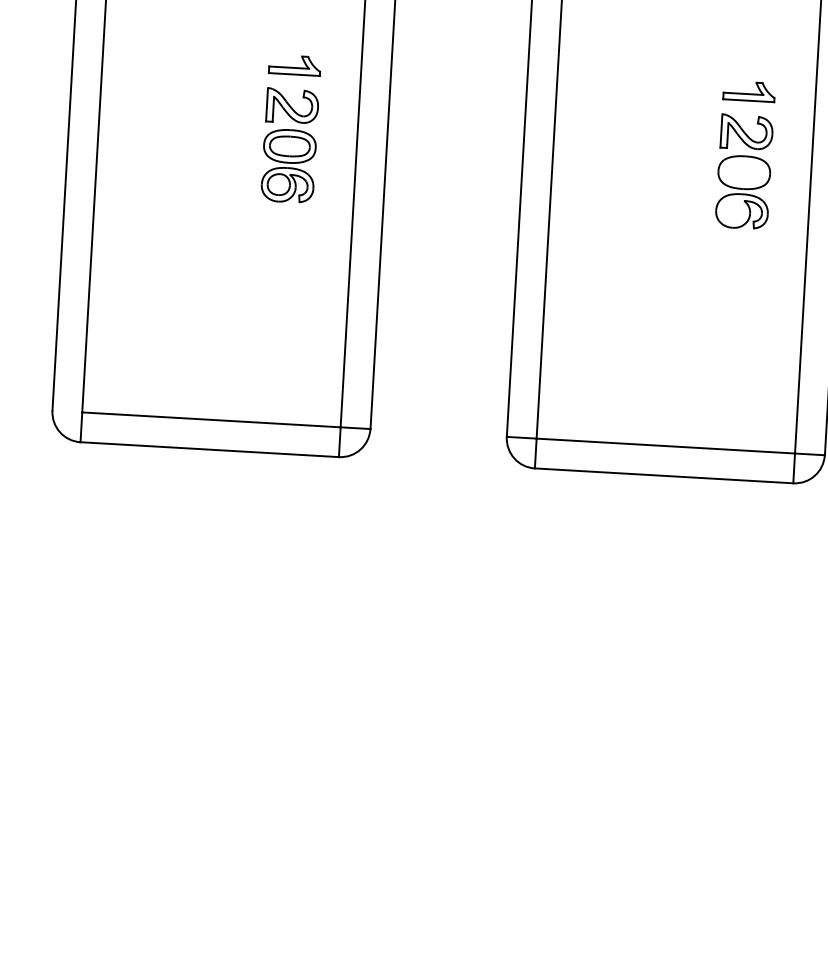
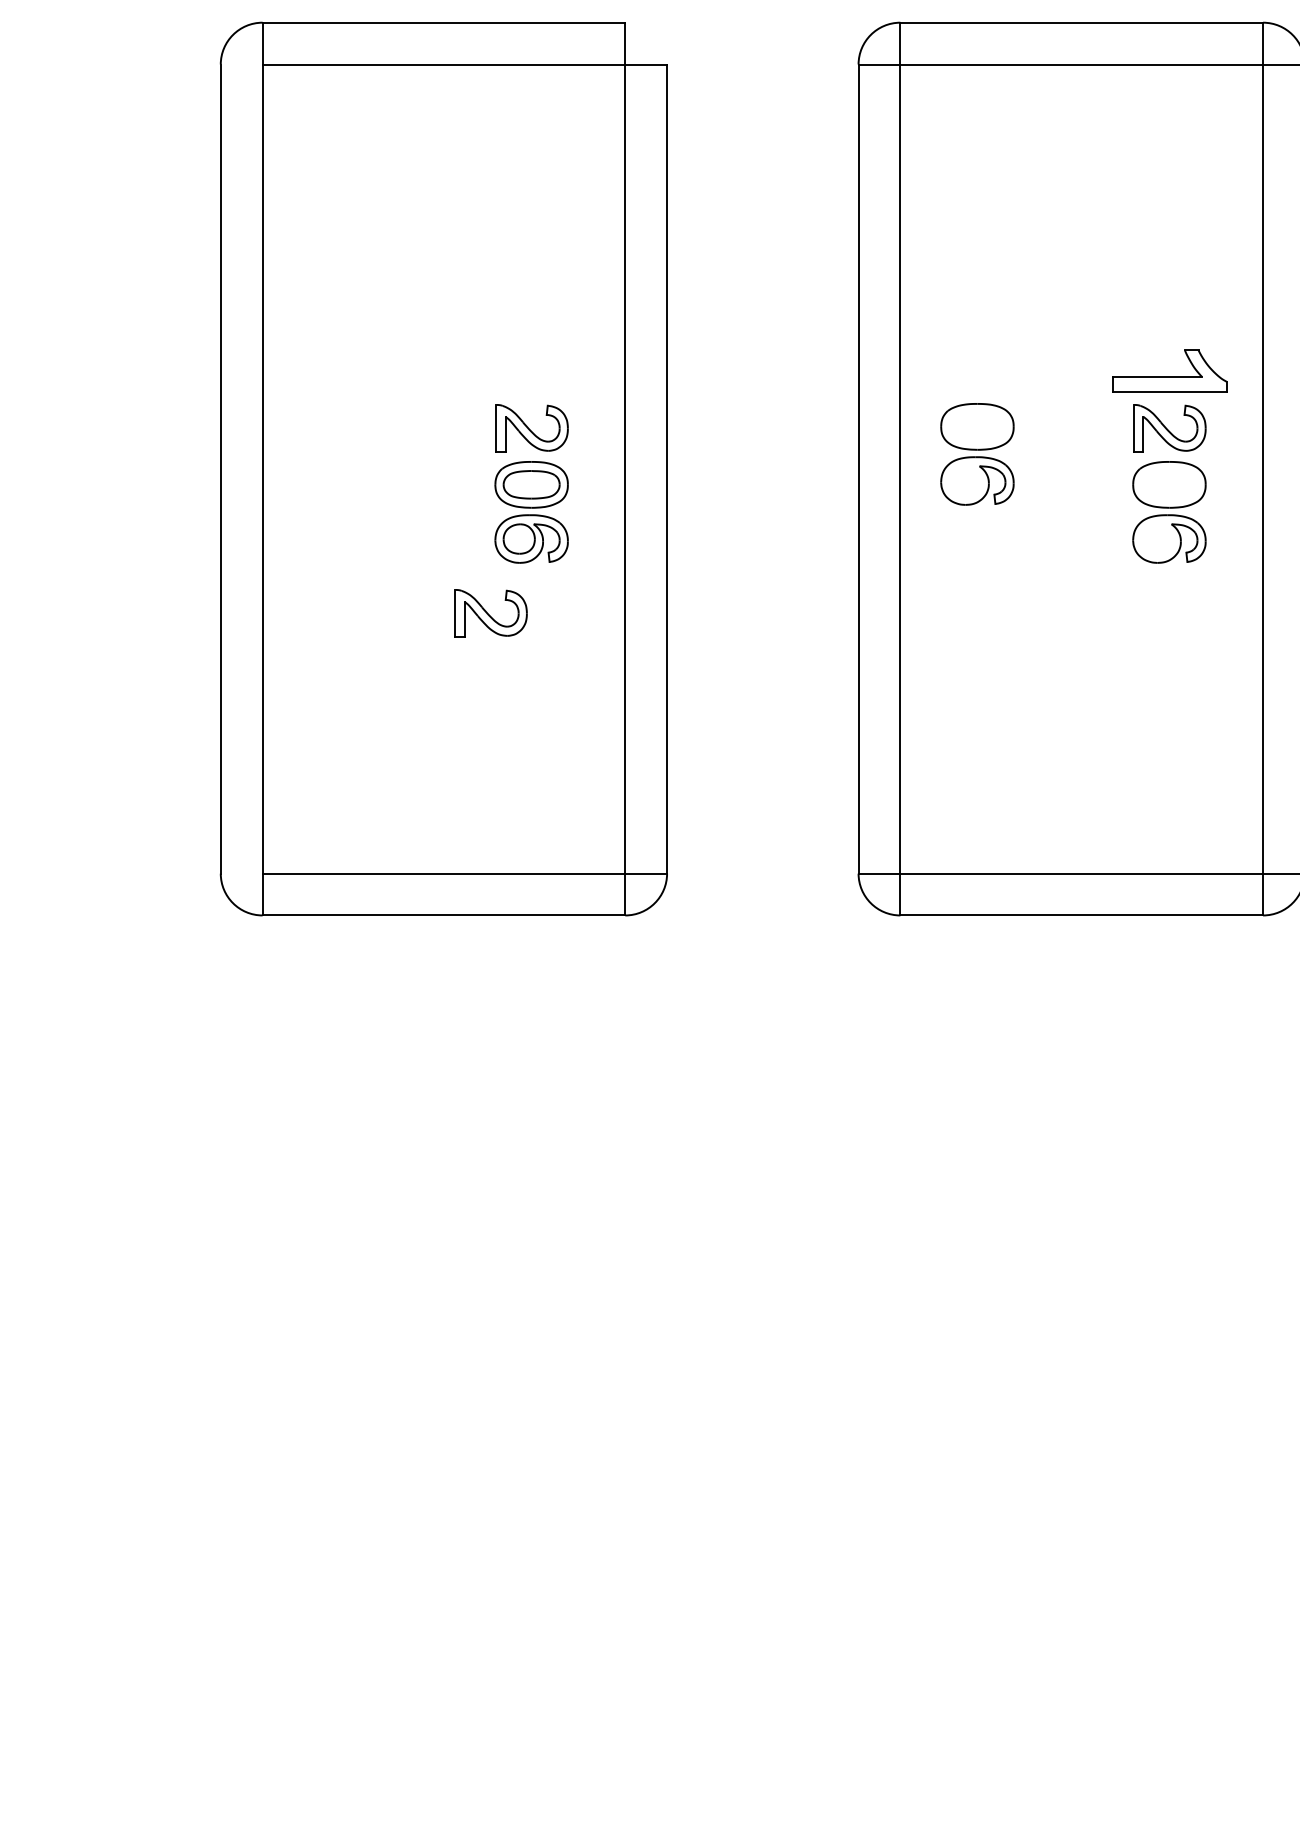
part: (294, 65) -> (531, 370), removed
part: (749, 91) -> (1169, 370), size x1.6
part: (608, 143) -> (977, 454), added
part: (255, 236) -> (490, 613), added

